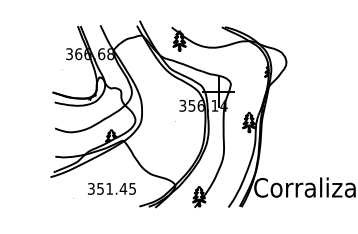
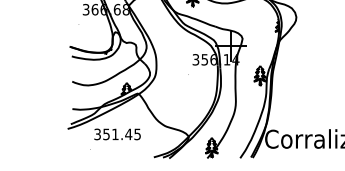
text: (111, 188) -> (117, 134), moved

